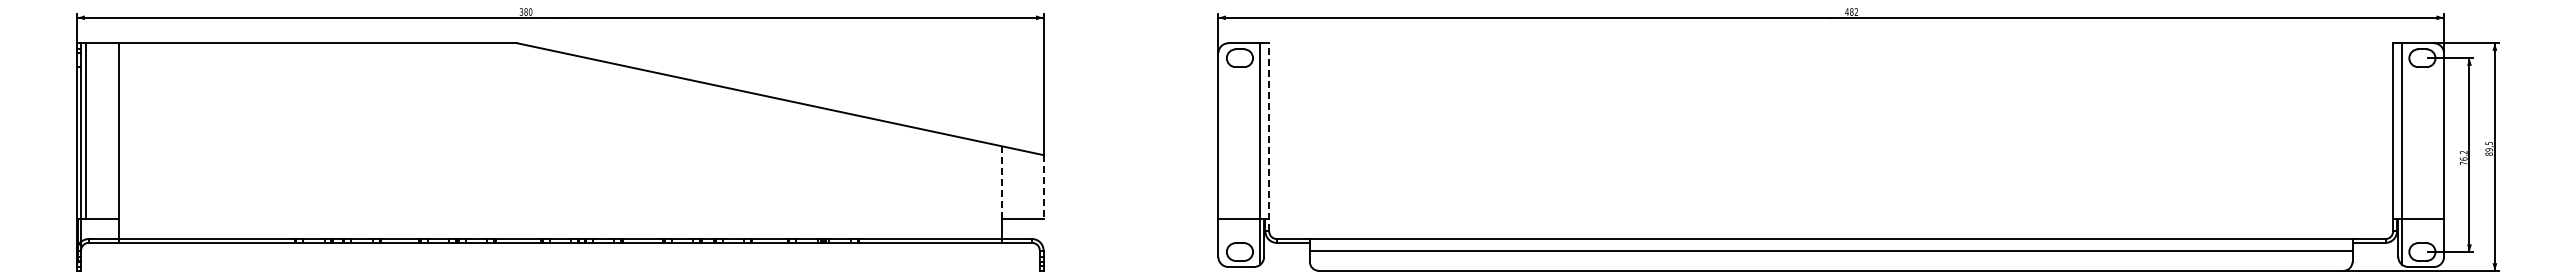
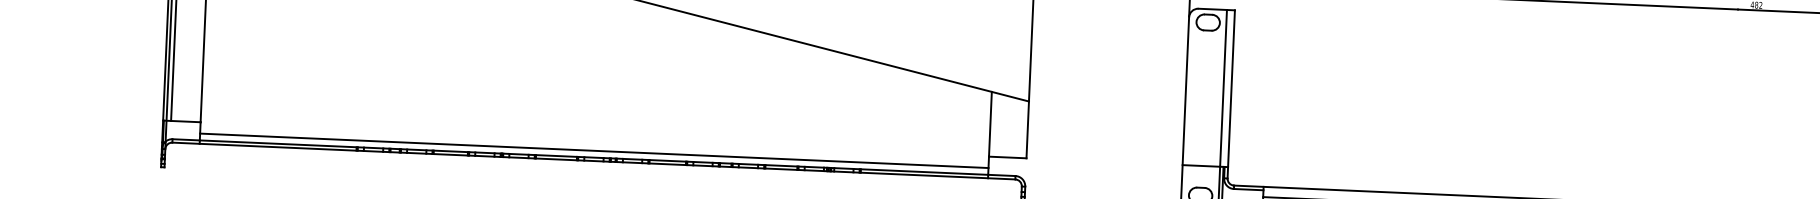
line: (1269, 136) -> (1231, 93), dashed -> solid
line: (1001, 181) -> (990, 123), dashed -> solid
line: (1043, 186) -> (1027, 129), dashed -> solid
line: (560, 231) -> (594, 150), added

